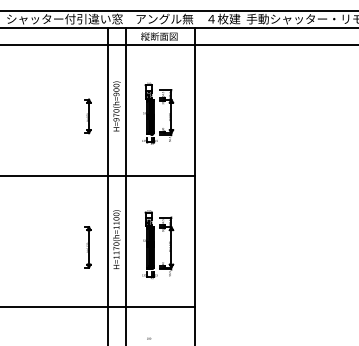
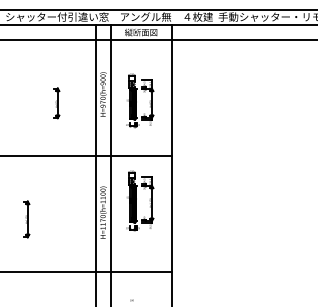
part: (87, 116) -> (56, 103), moved
part: (158, 244) -> (140, 200), moved
part: (87, 247) -> (26, 219), moved

